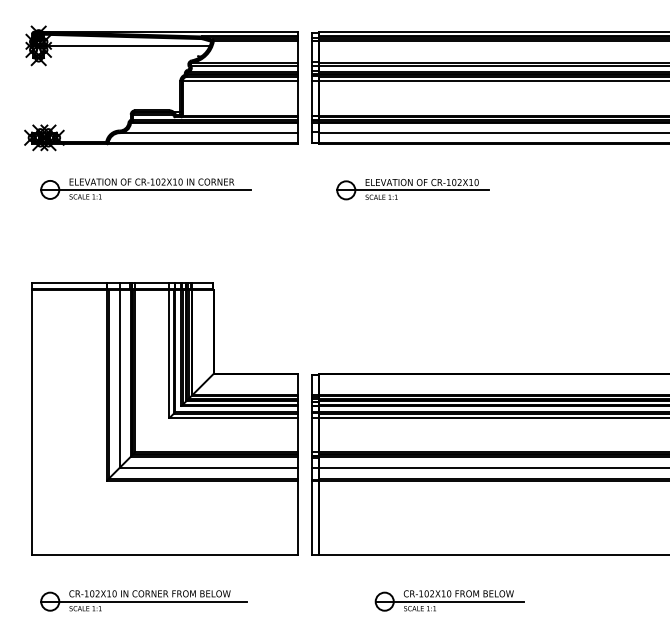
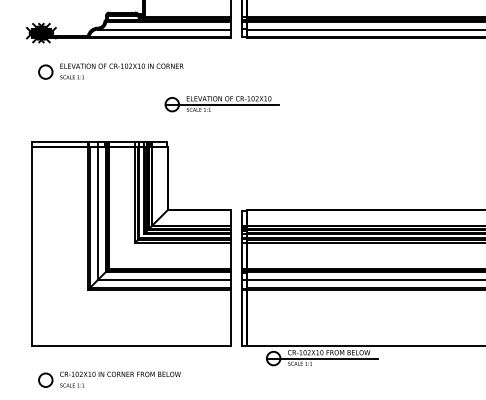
line: (145, 189) -> (117, 71), removed
part: (412, 189) -> (221, 104), moved
part: (449, 600) -> (322, 357), moved
line: (143, 601) -> (115, 380), removed

